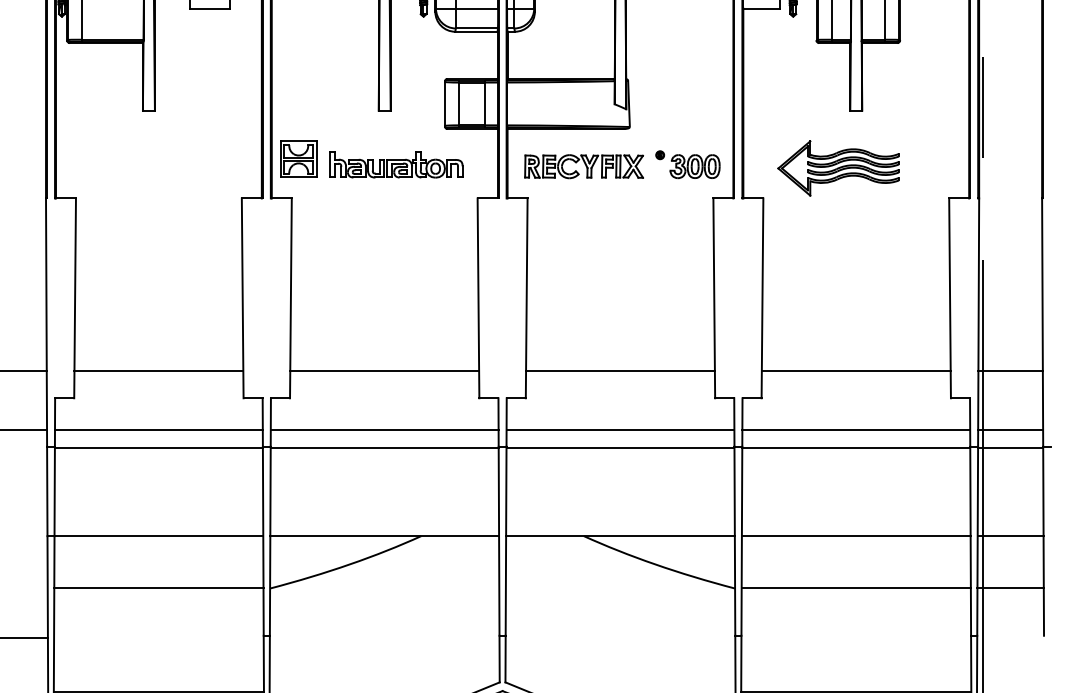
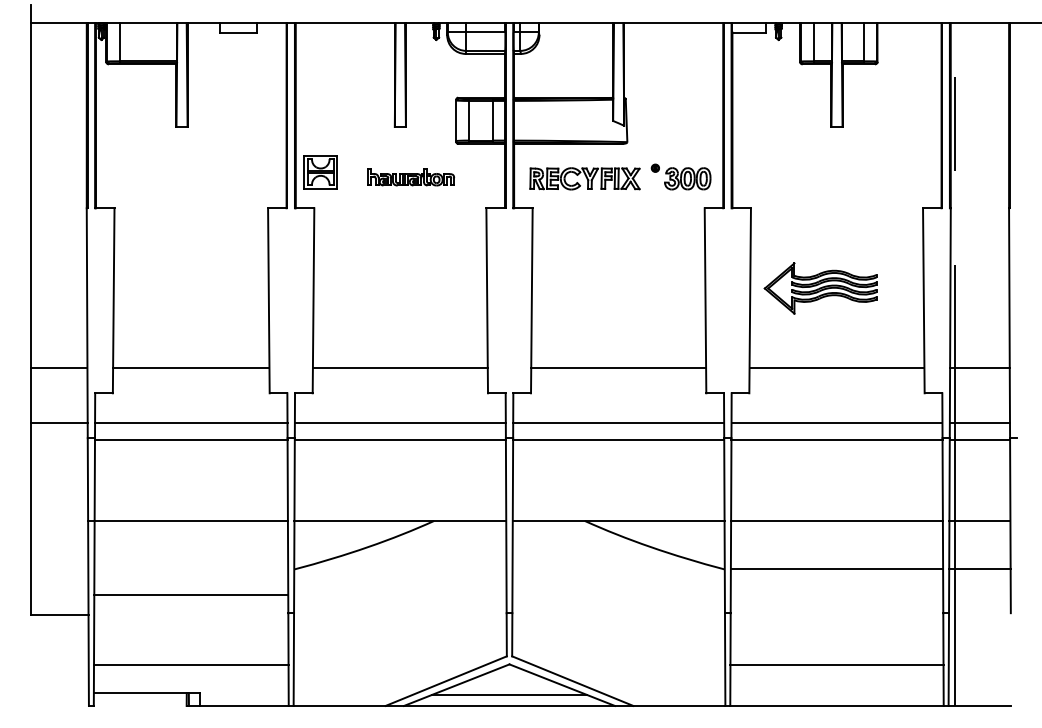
part: (396, 165) -> (411, 177), size x0.7
part: (838, 168) -> (820, 288), moved
line: (159, 588) -> (191, 595), moved

